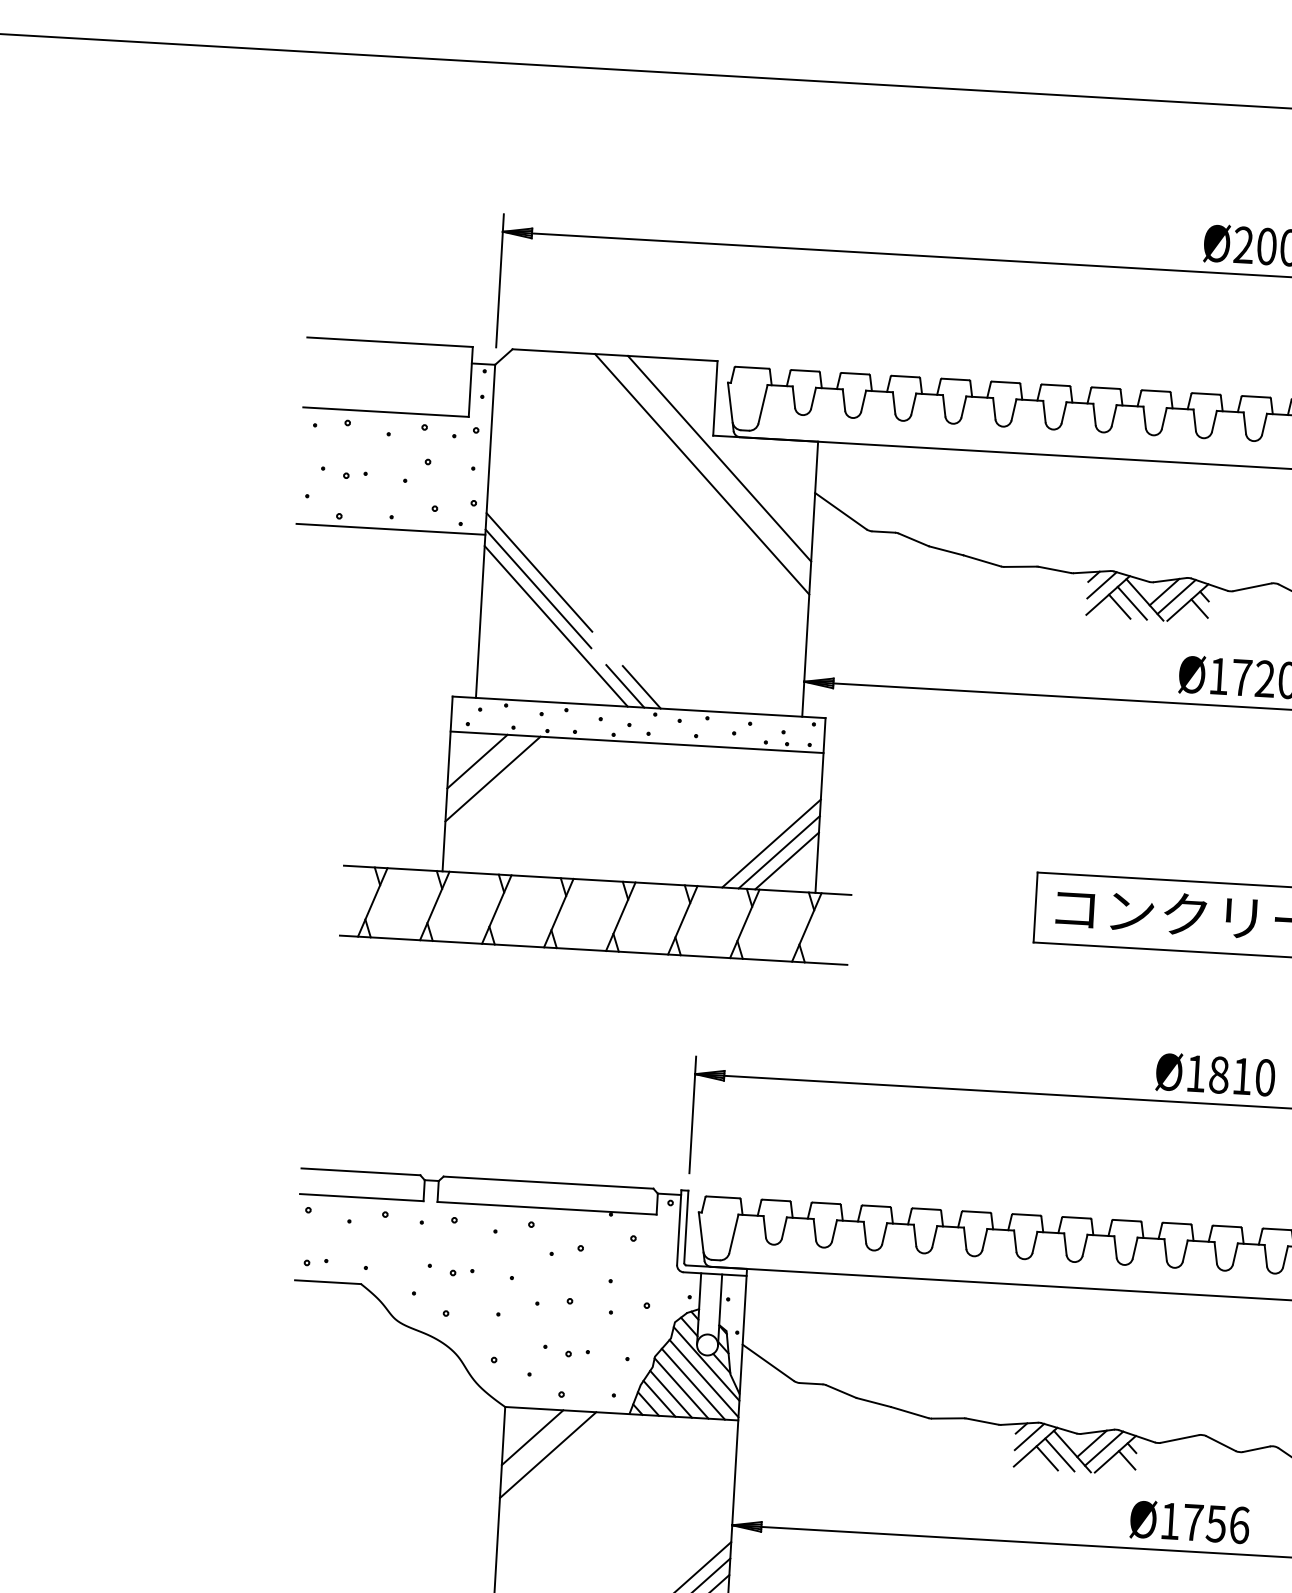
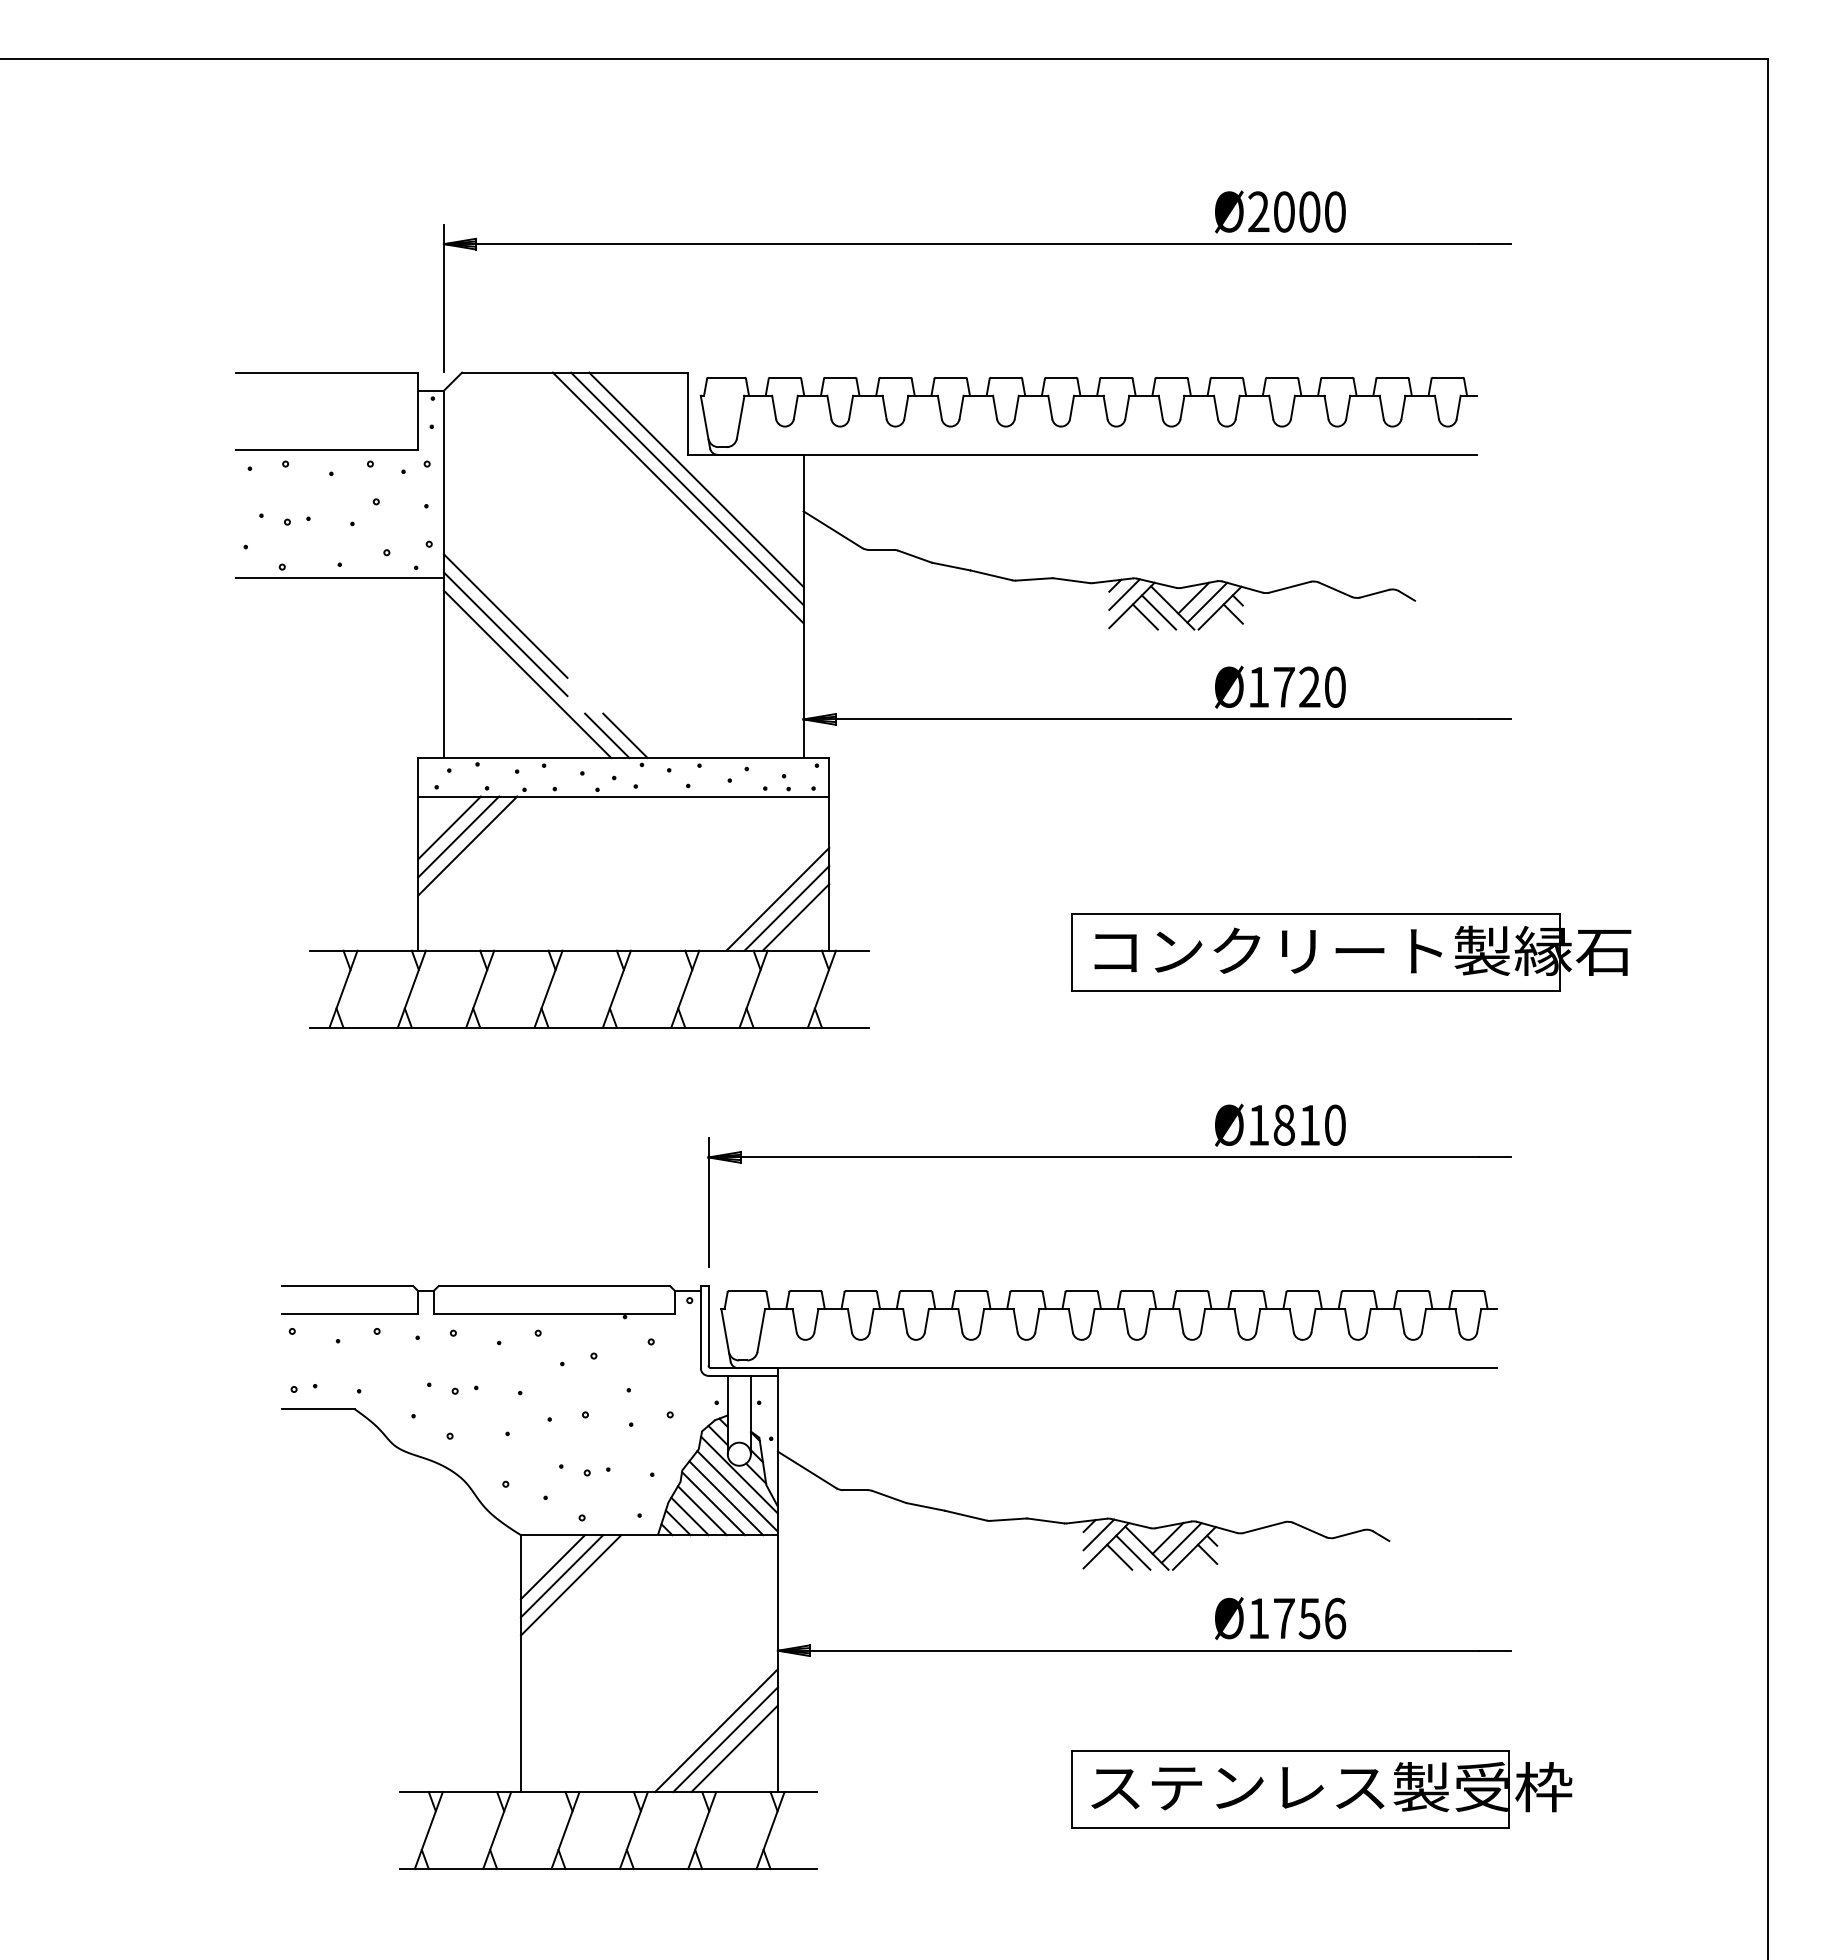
line: (711, 466) -> (687, 488), added
line: (485, 769) -> (458, 836), added
line: (539, 1446) -> (561, 1576), added

